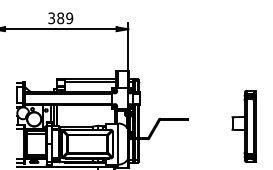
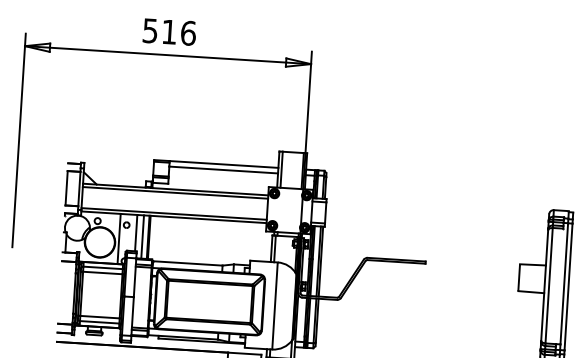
text: (60, 18) -> (168, 32), 389 -> 516

